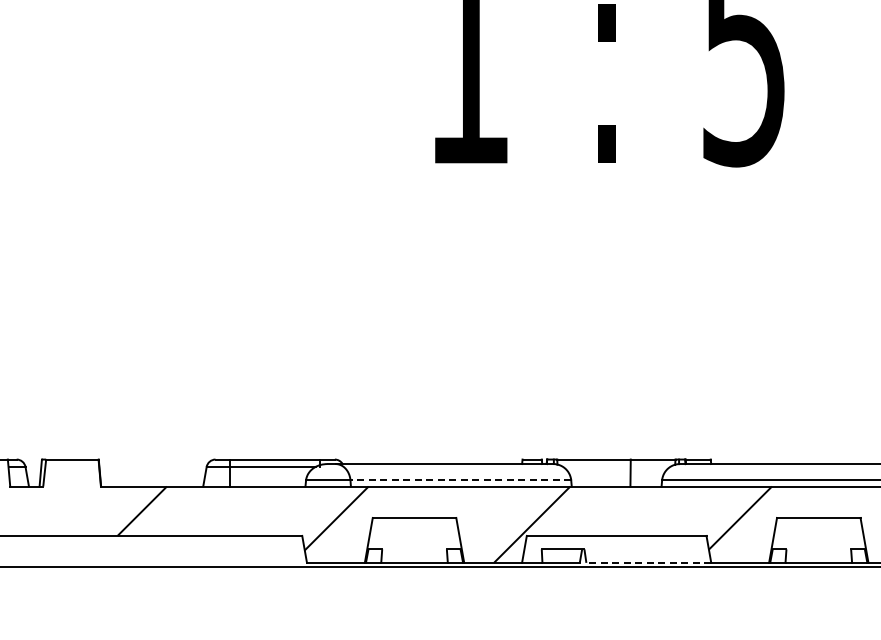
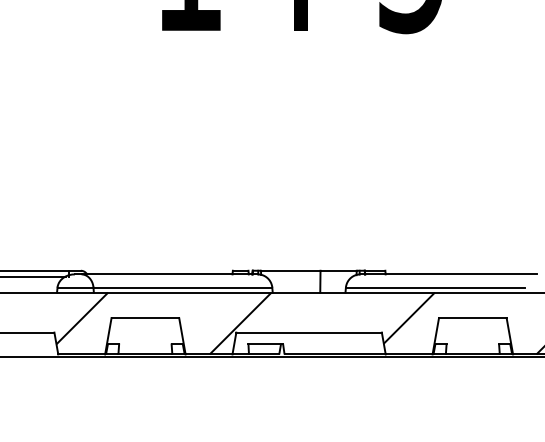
line: (460, 480) -> (182, 287), dashed -> solid
line: (648, 562) -> (334, 354), dashed -> solid

